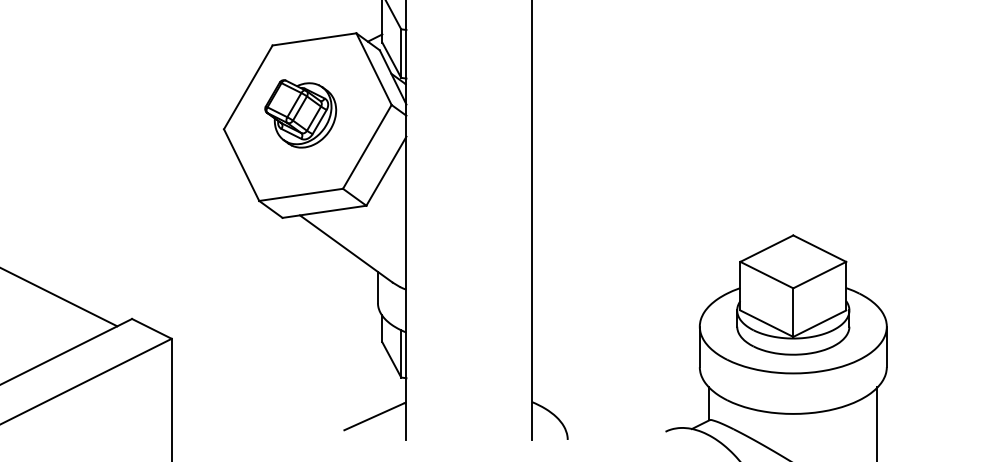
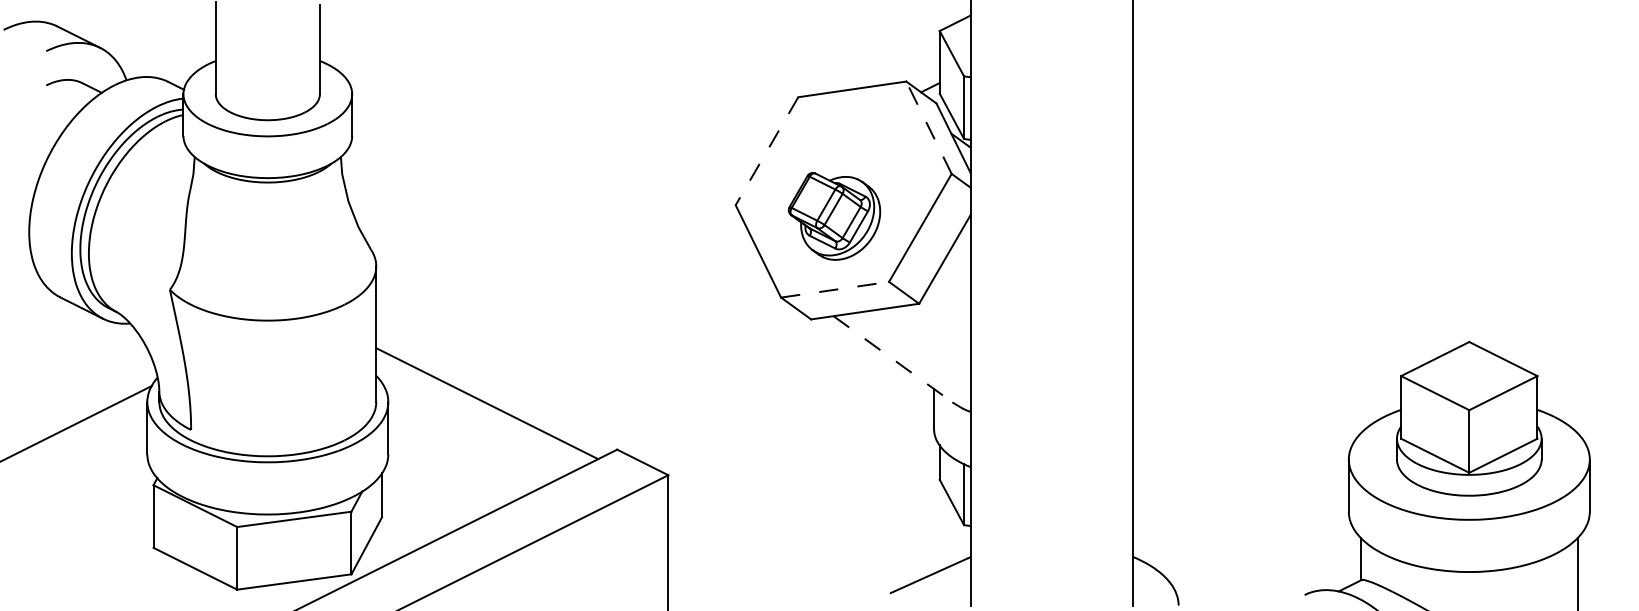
line: (373, 68) -> (928, 127), solid -> dashed
line: (247, 87) -> (766, 151), solid -> dashed
part: (300, 113) -> (834, 216), moved
line: (301, 194) -> (835, 289), solid -> dashed
line: (346, 249) -> (893, 359), solid -> dashed

